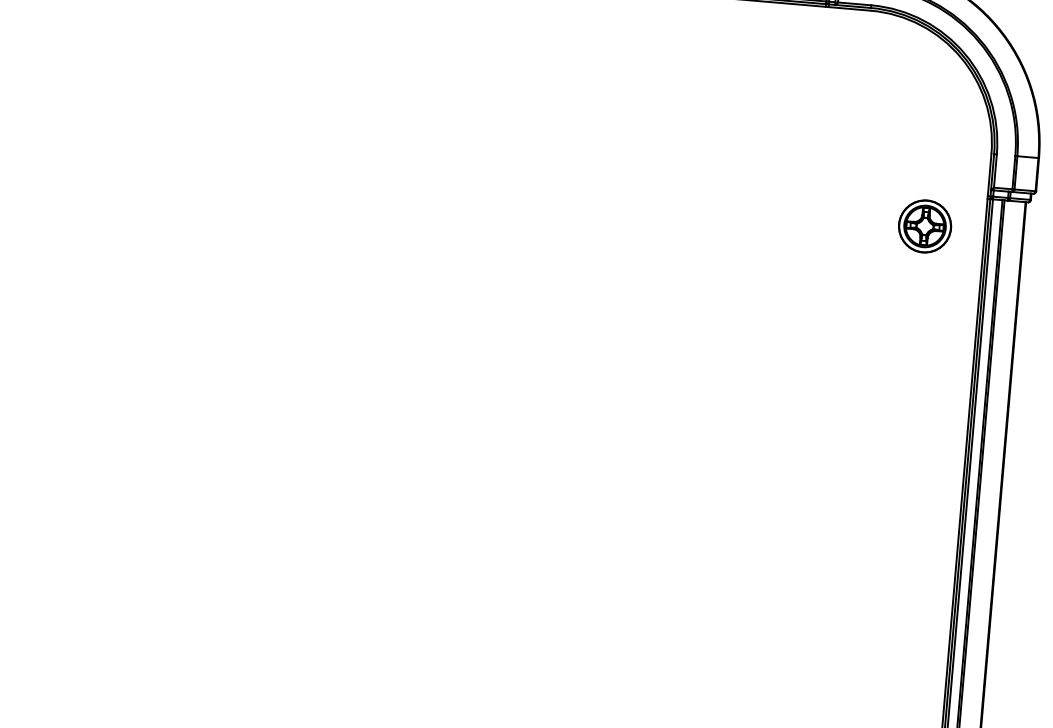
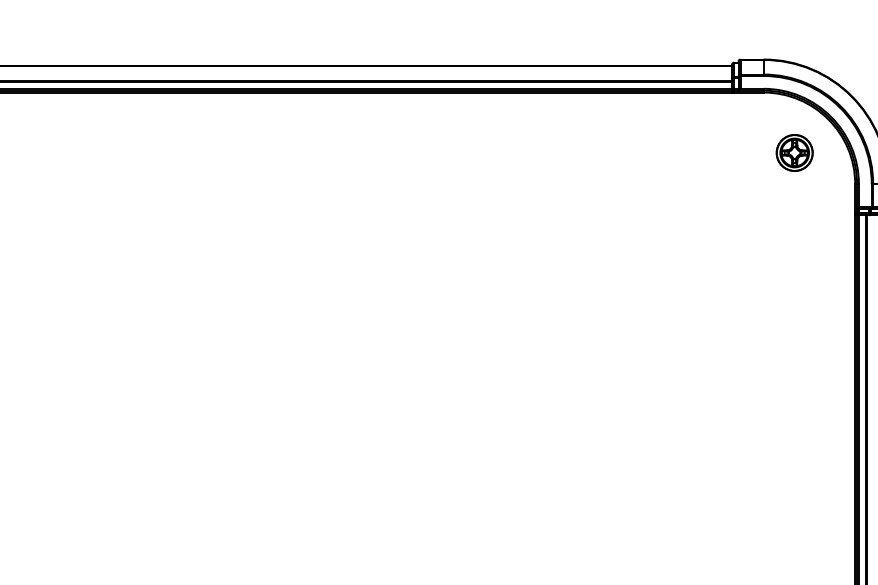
part: (924, 225) -> (794, 152), moved

